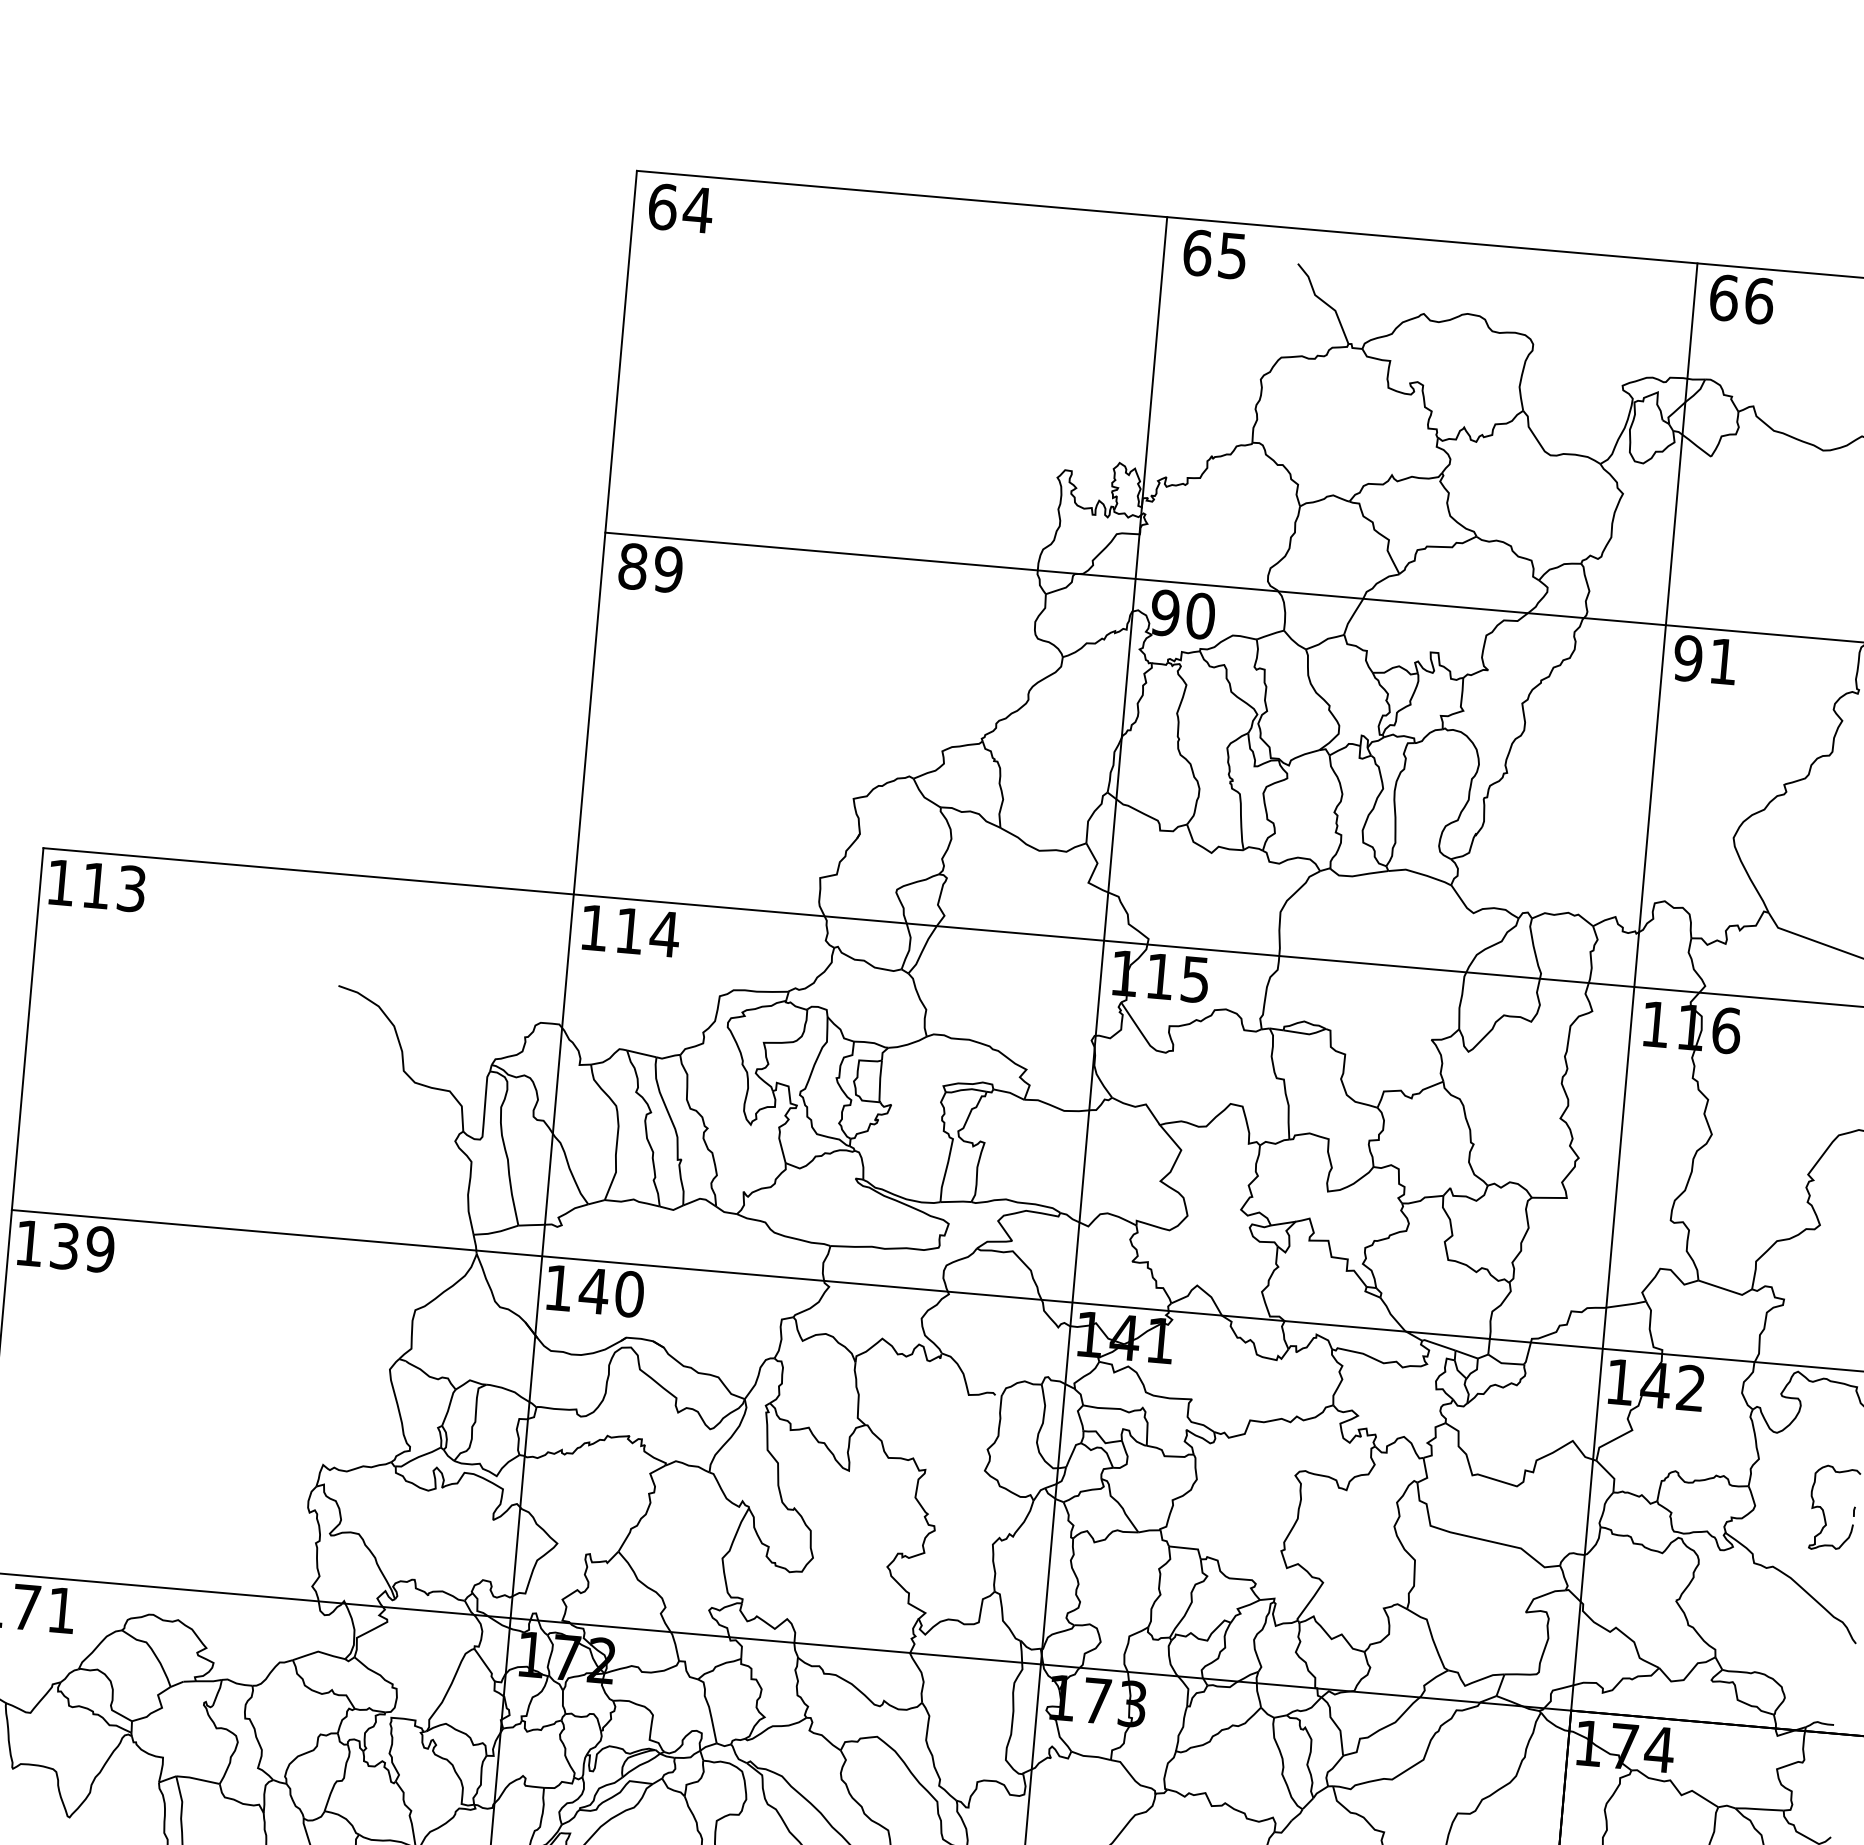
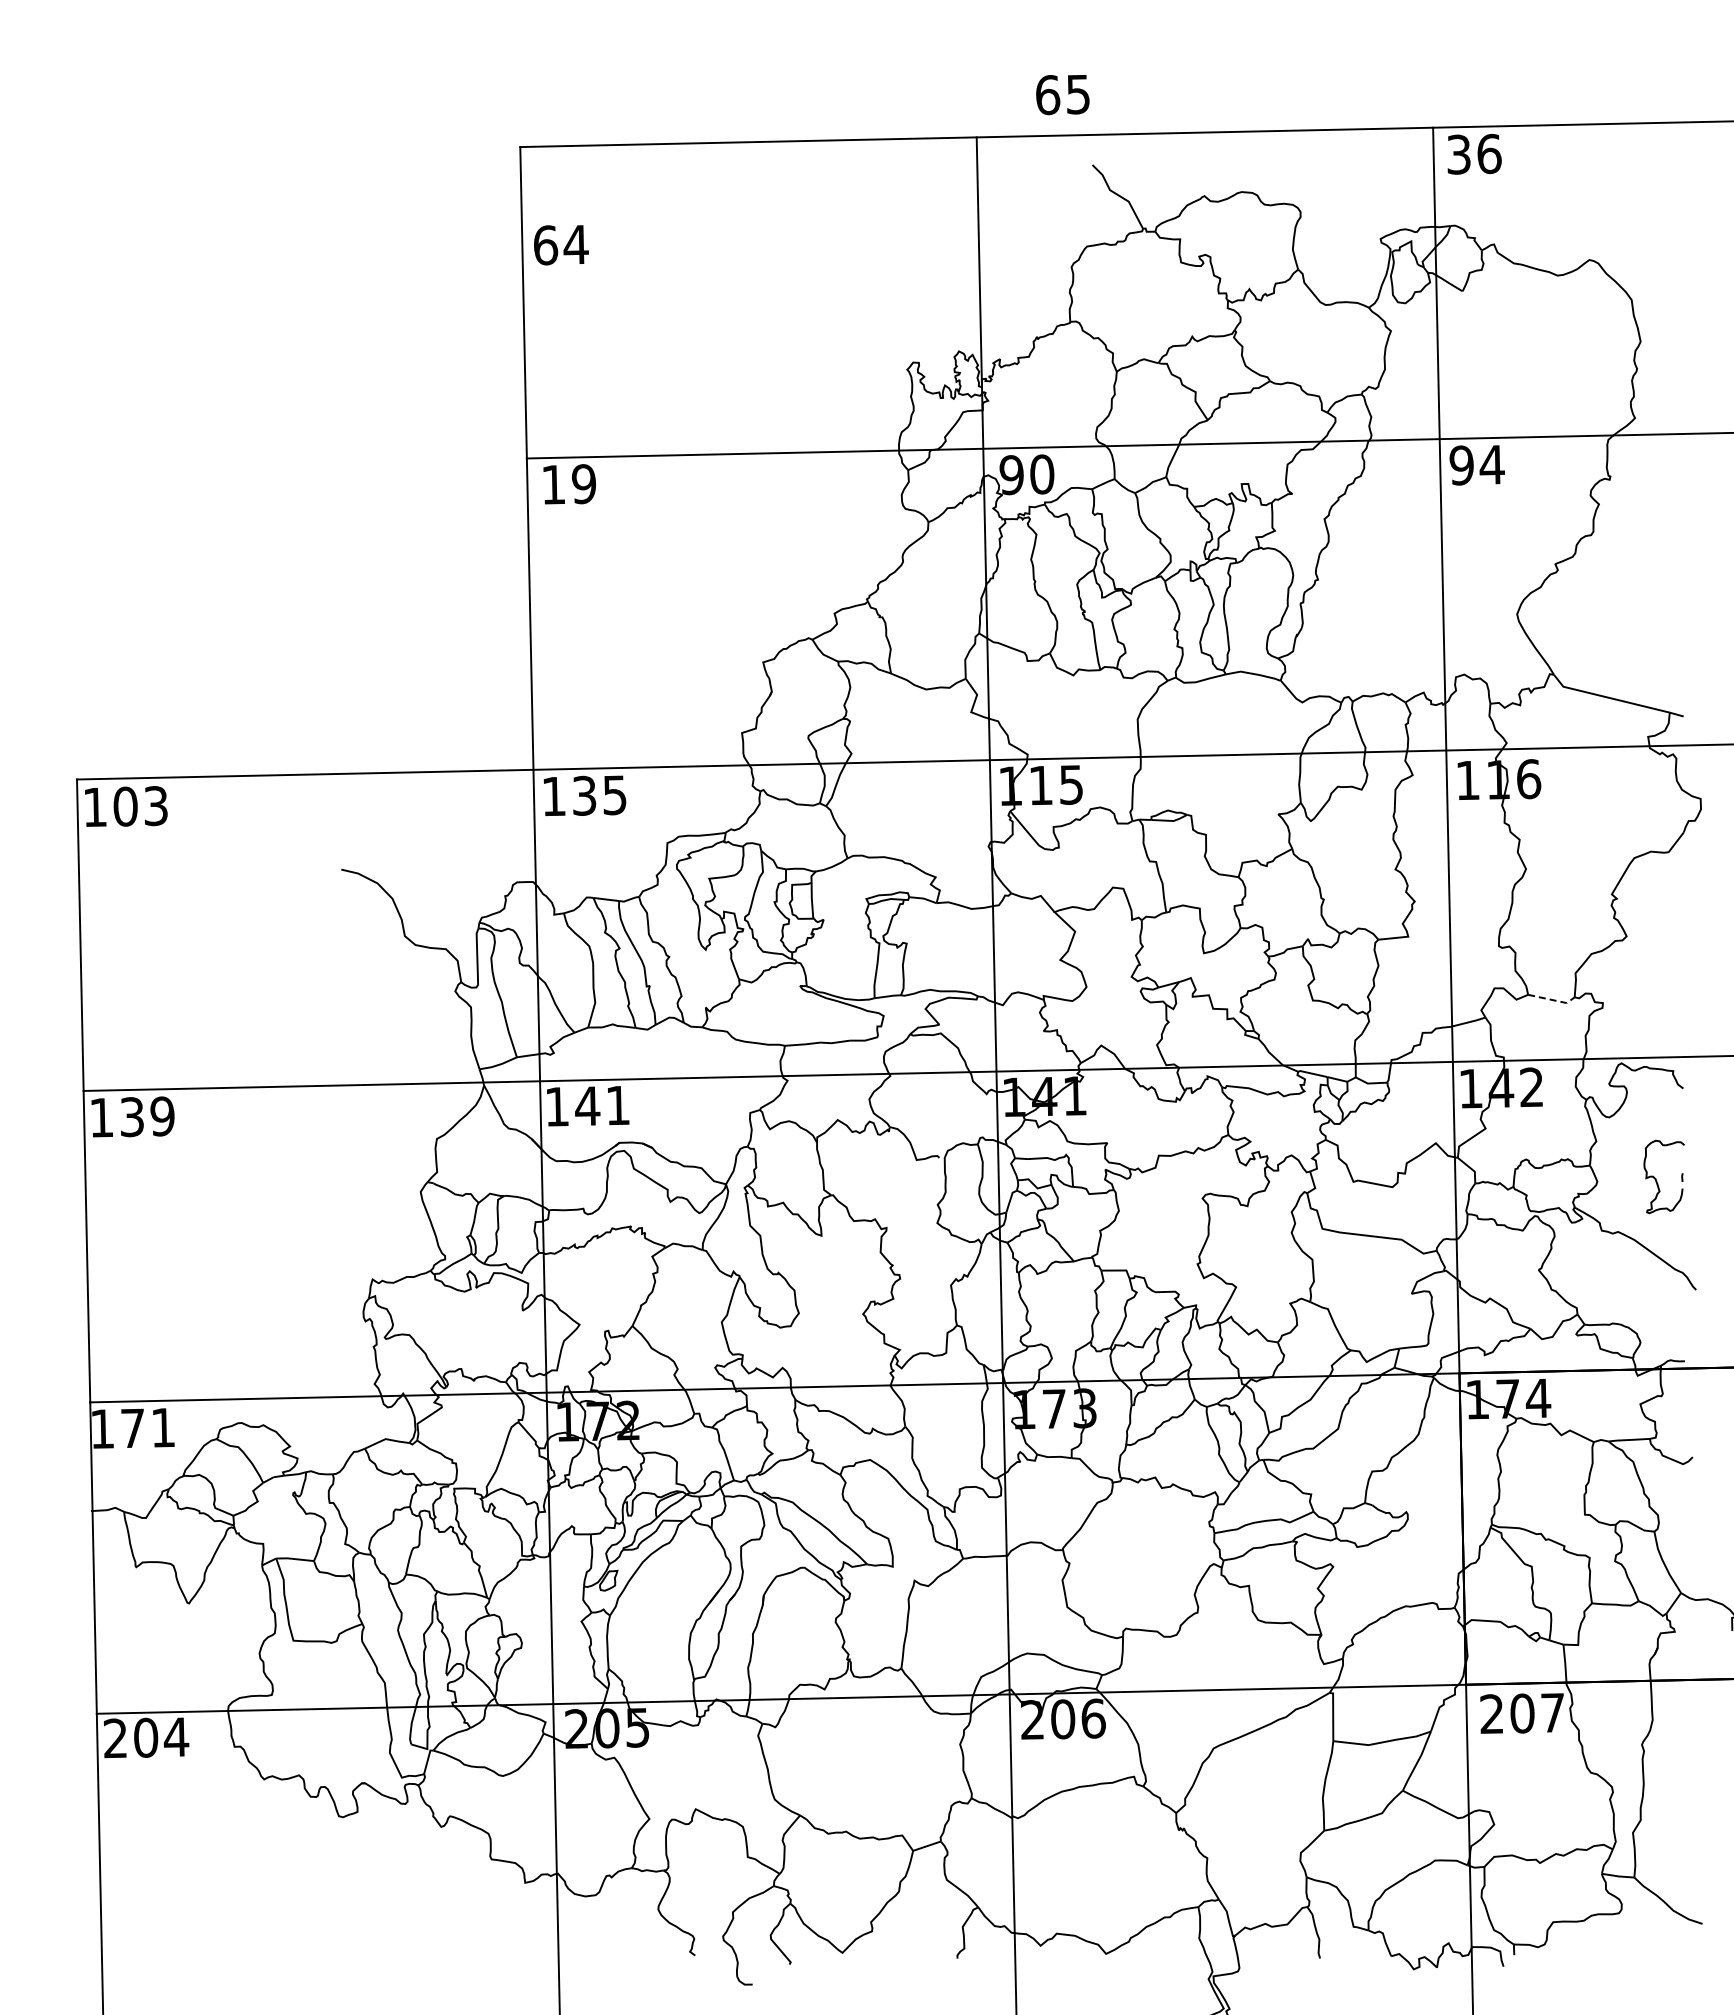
text: (681, 209) -> (561, 245), moved
text: (1214, 255) -> (1062, 95), moved
text: (1724, 297) -> (1459, 154), 66 -> 36
text: (632, 566) -> (553, 484), 89 -> 19
text: (1722, 661) -> (1491, 464), 91 -> 94
text: (96, 885) -> (125, 806), 113 -> 103
text: (648, 932) -> (600, 795), 114 -> 135
line: (1727, 1290) -> (1553, 1000), solid -> dashed
text: (630, 1294) -> (618, 1105), 140 -> 141

